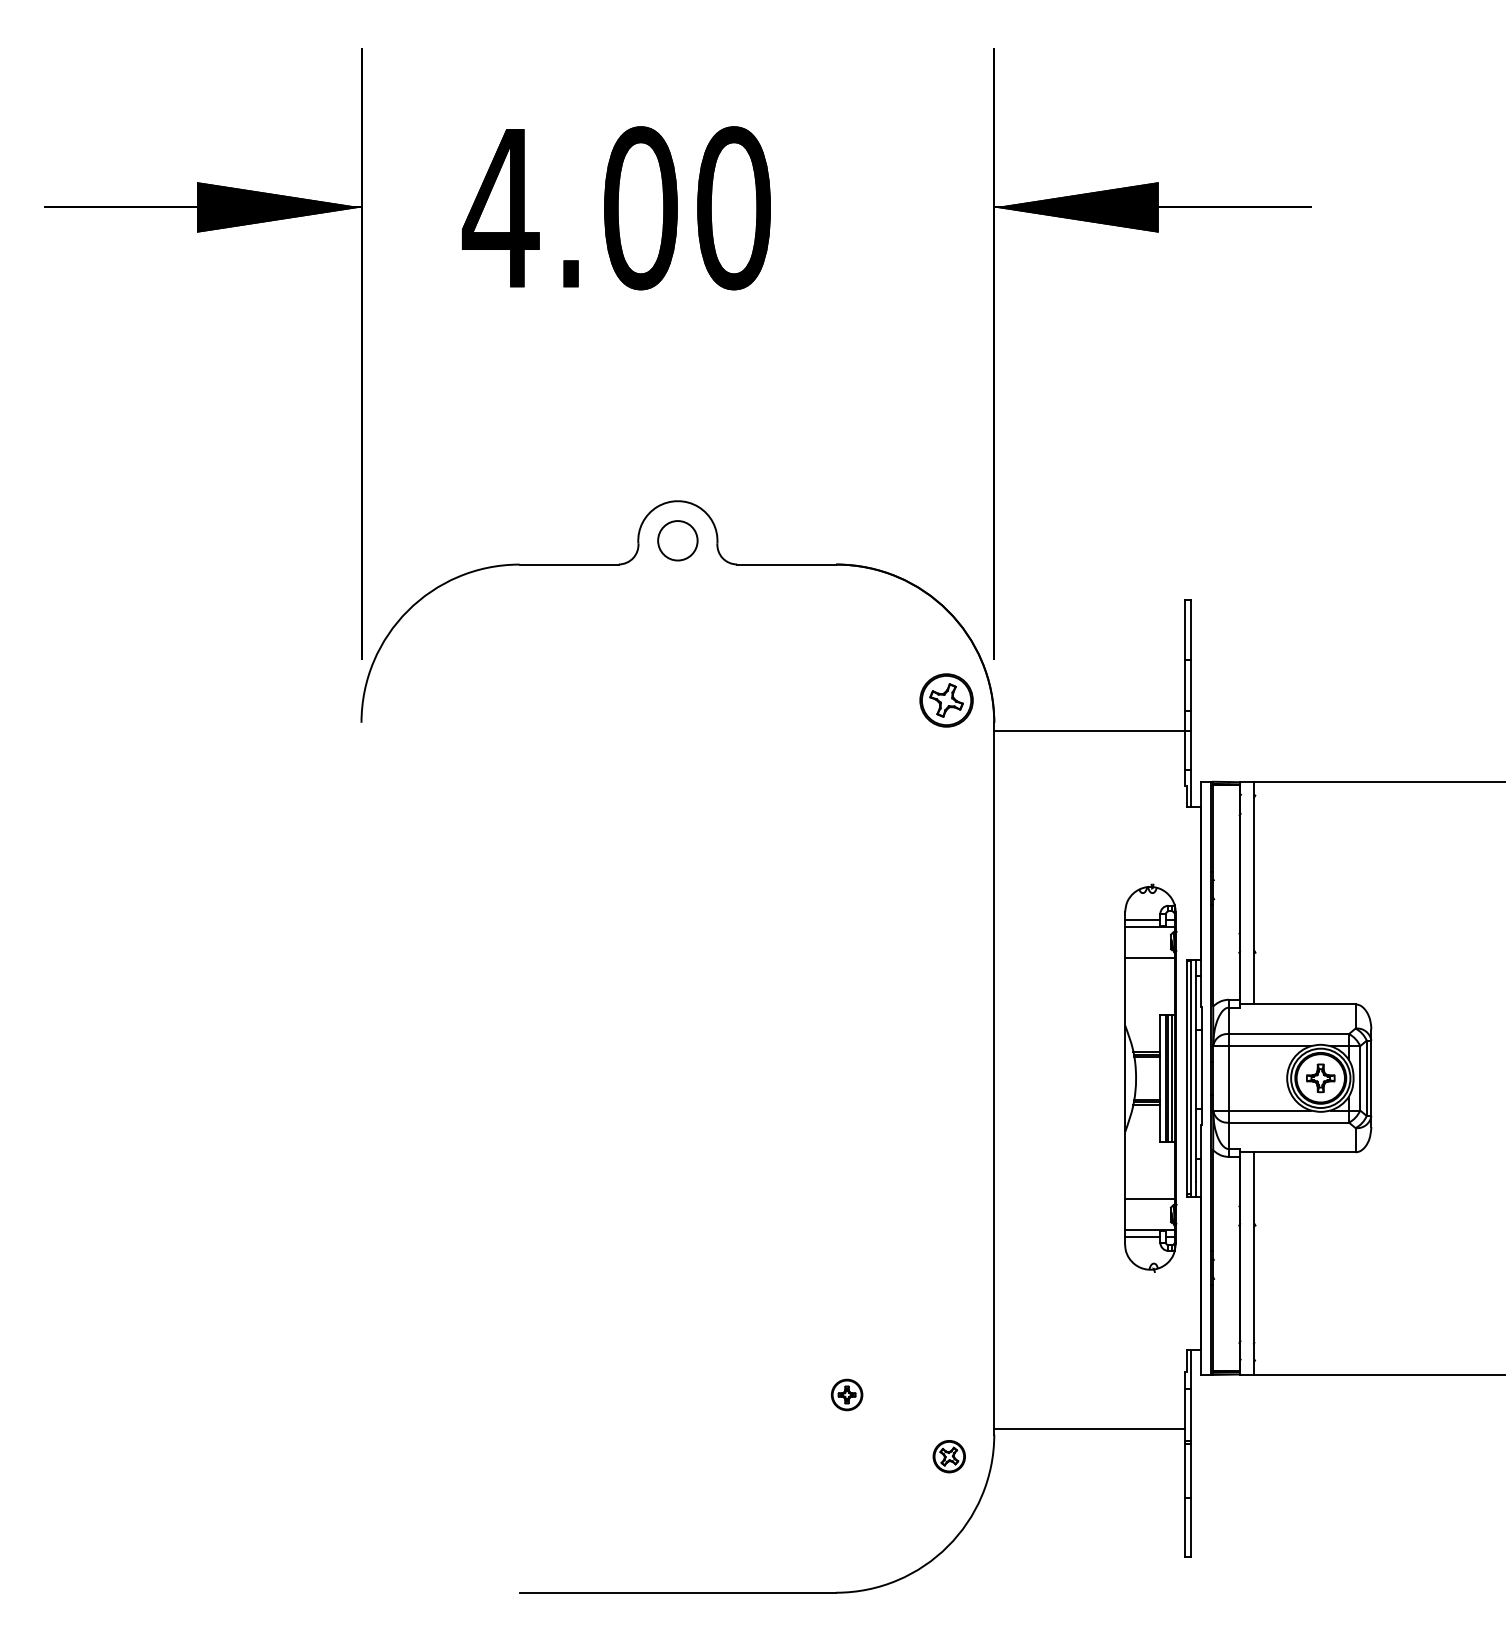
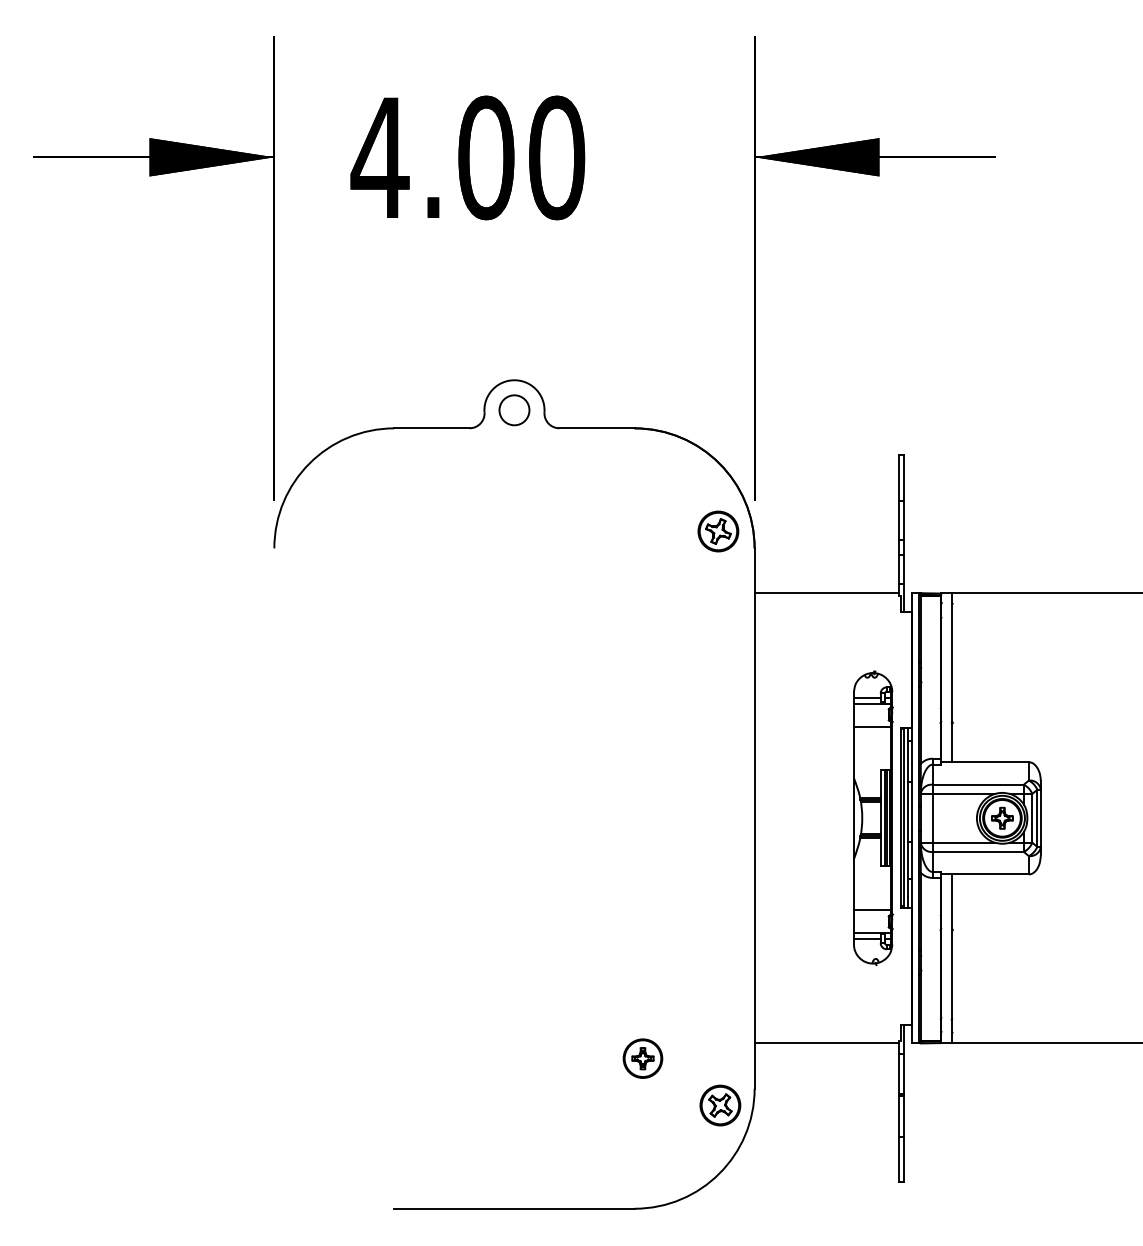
line: (1089, 730) -> (826, 593), moved
part: (846, 1394) -> (642, 1058), size x1.67
line: (1089, 1428) -> (826, 1043), moved
part: (949, 1456) -> (720, 1105), size x1.67

